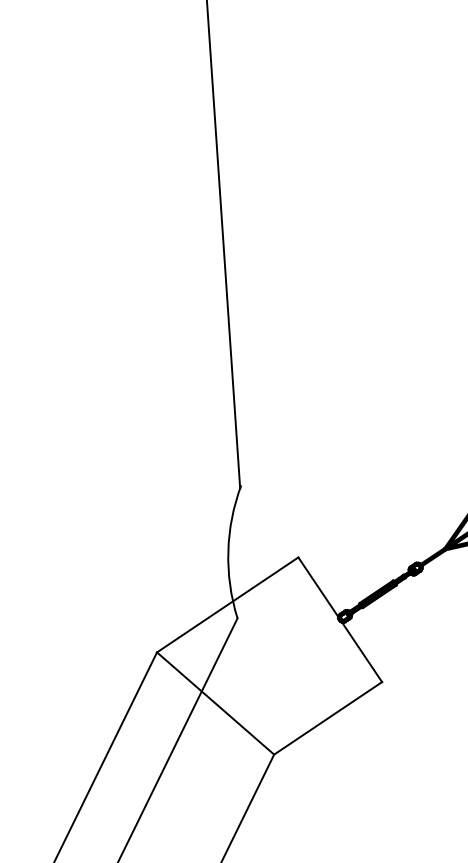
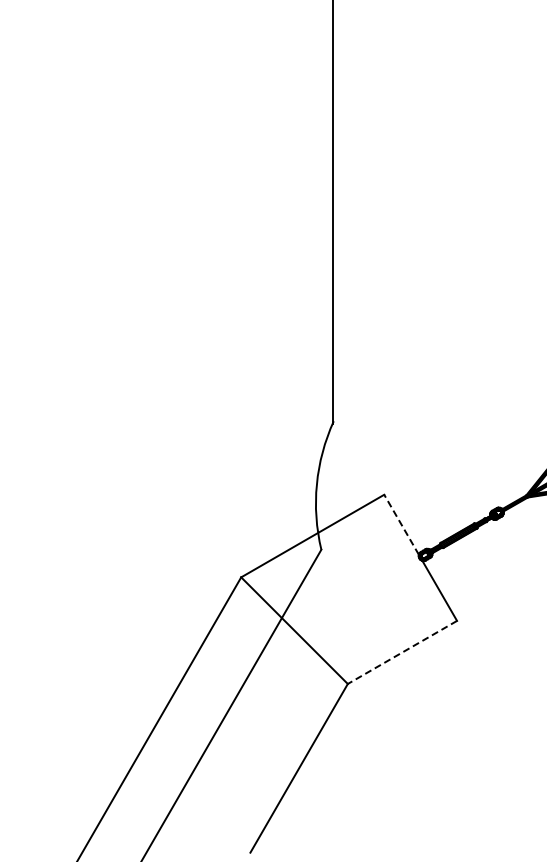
line: (318, 586) -> (401, 524), solid -> dashed
line: (328, 718) -> (402, 652), solid -> dashed

